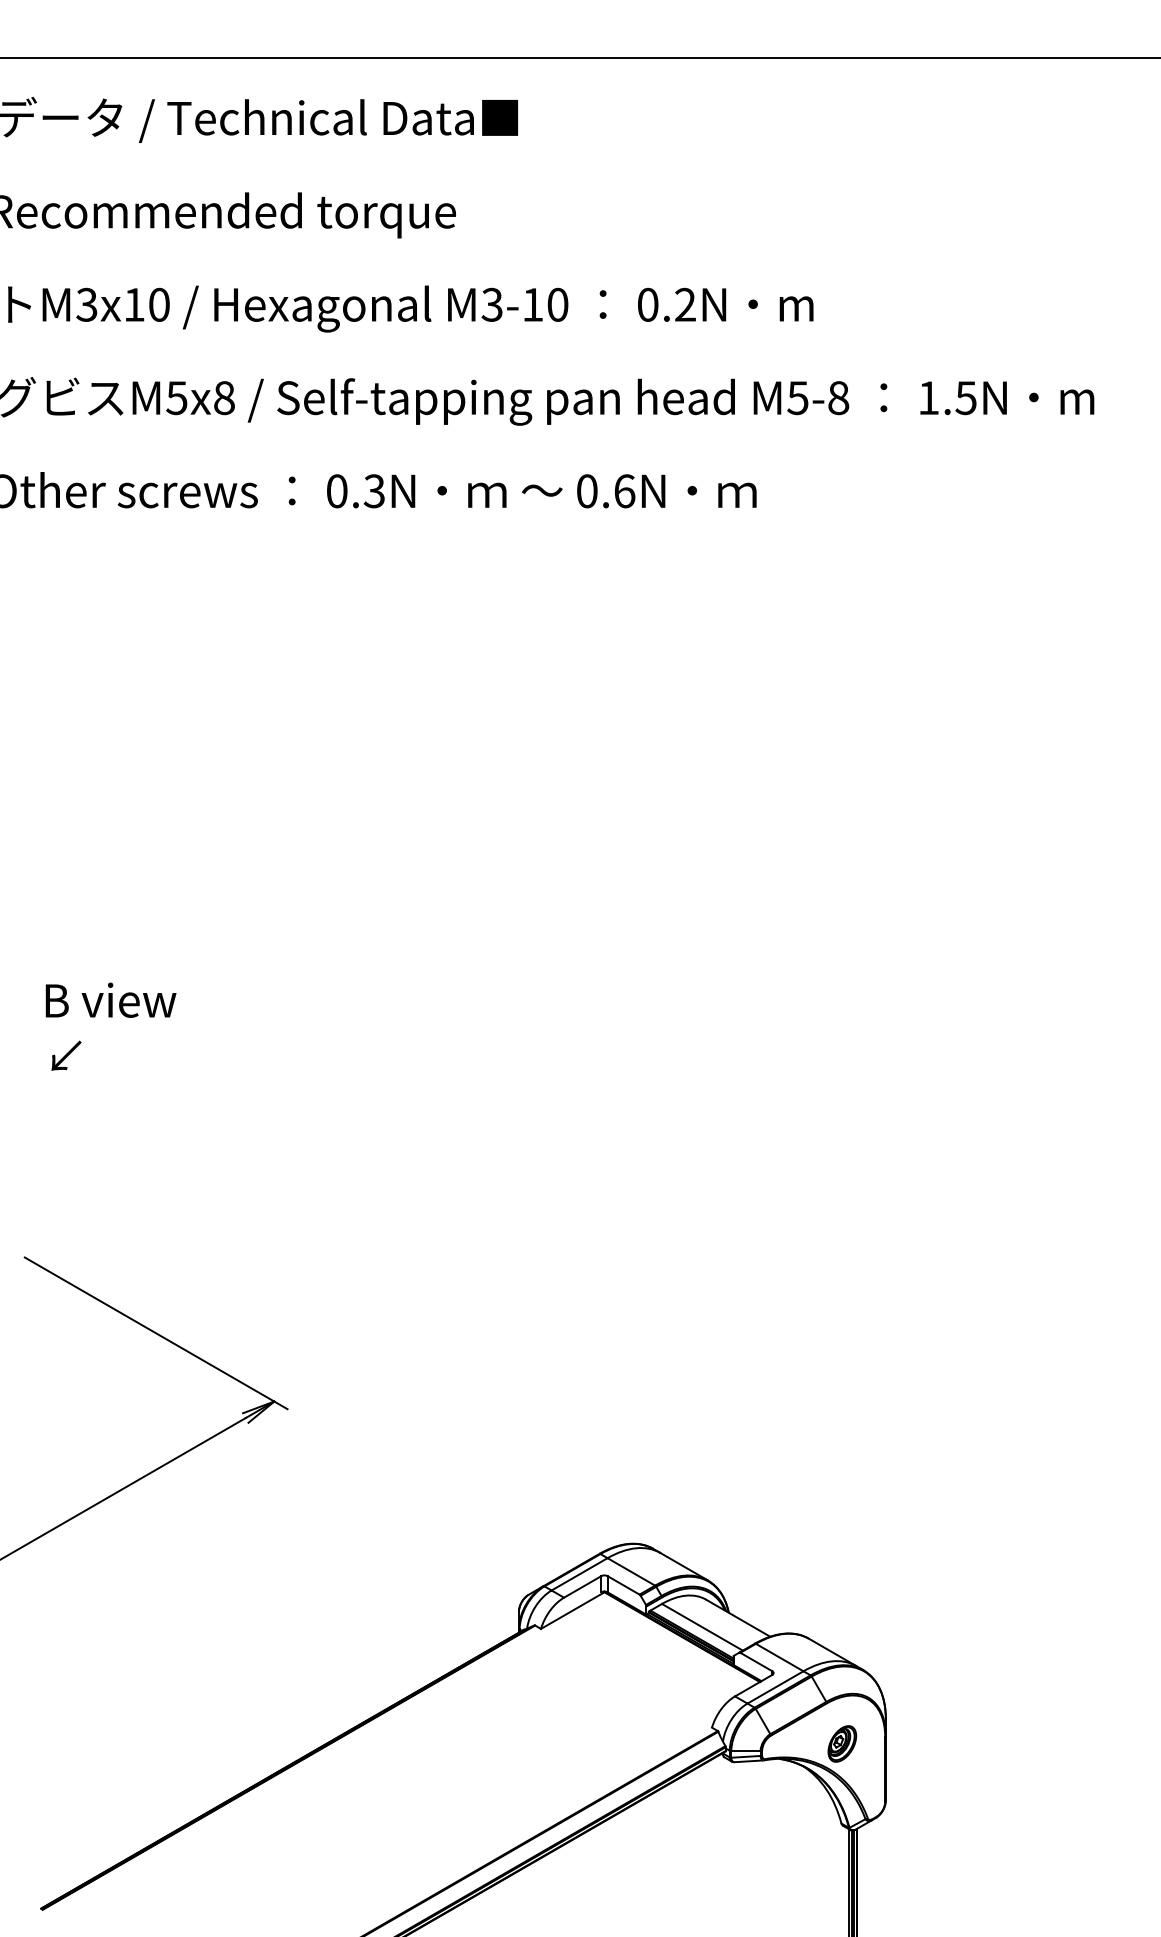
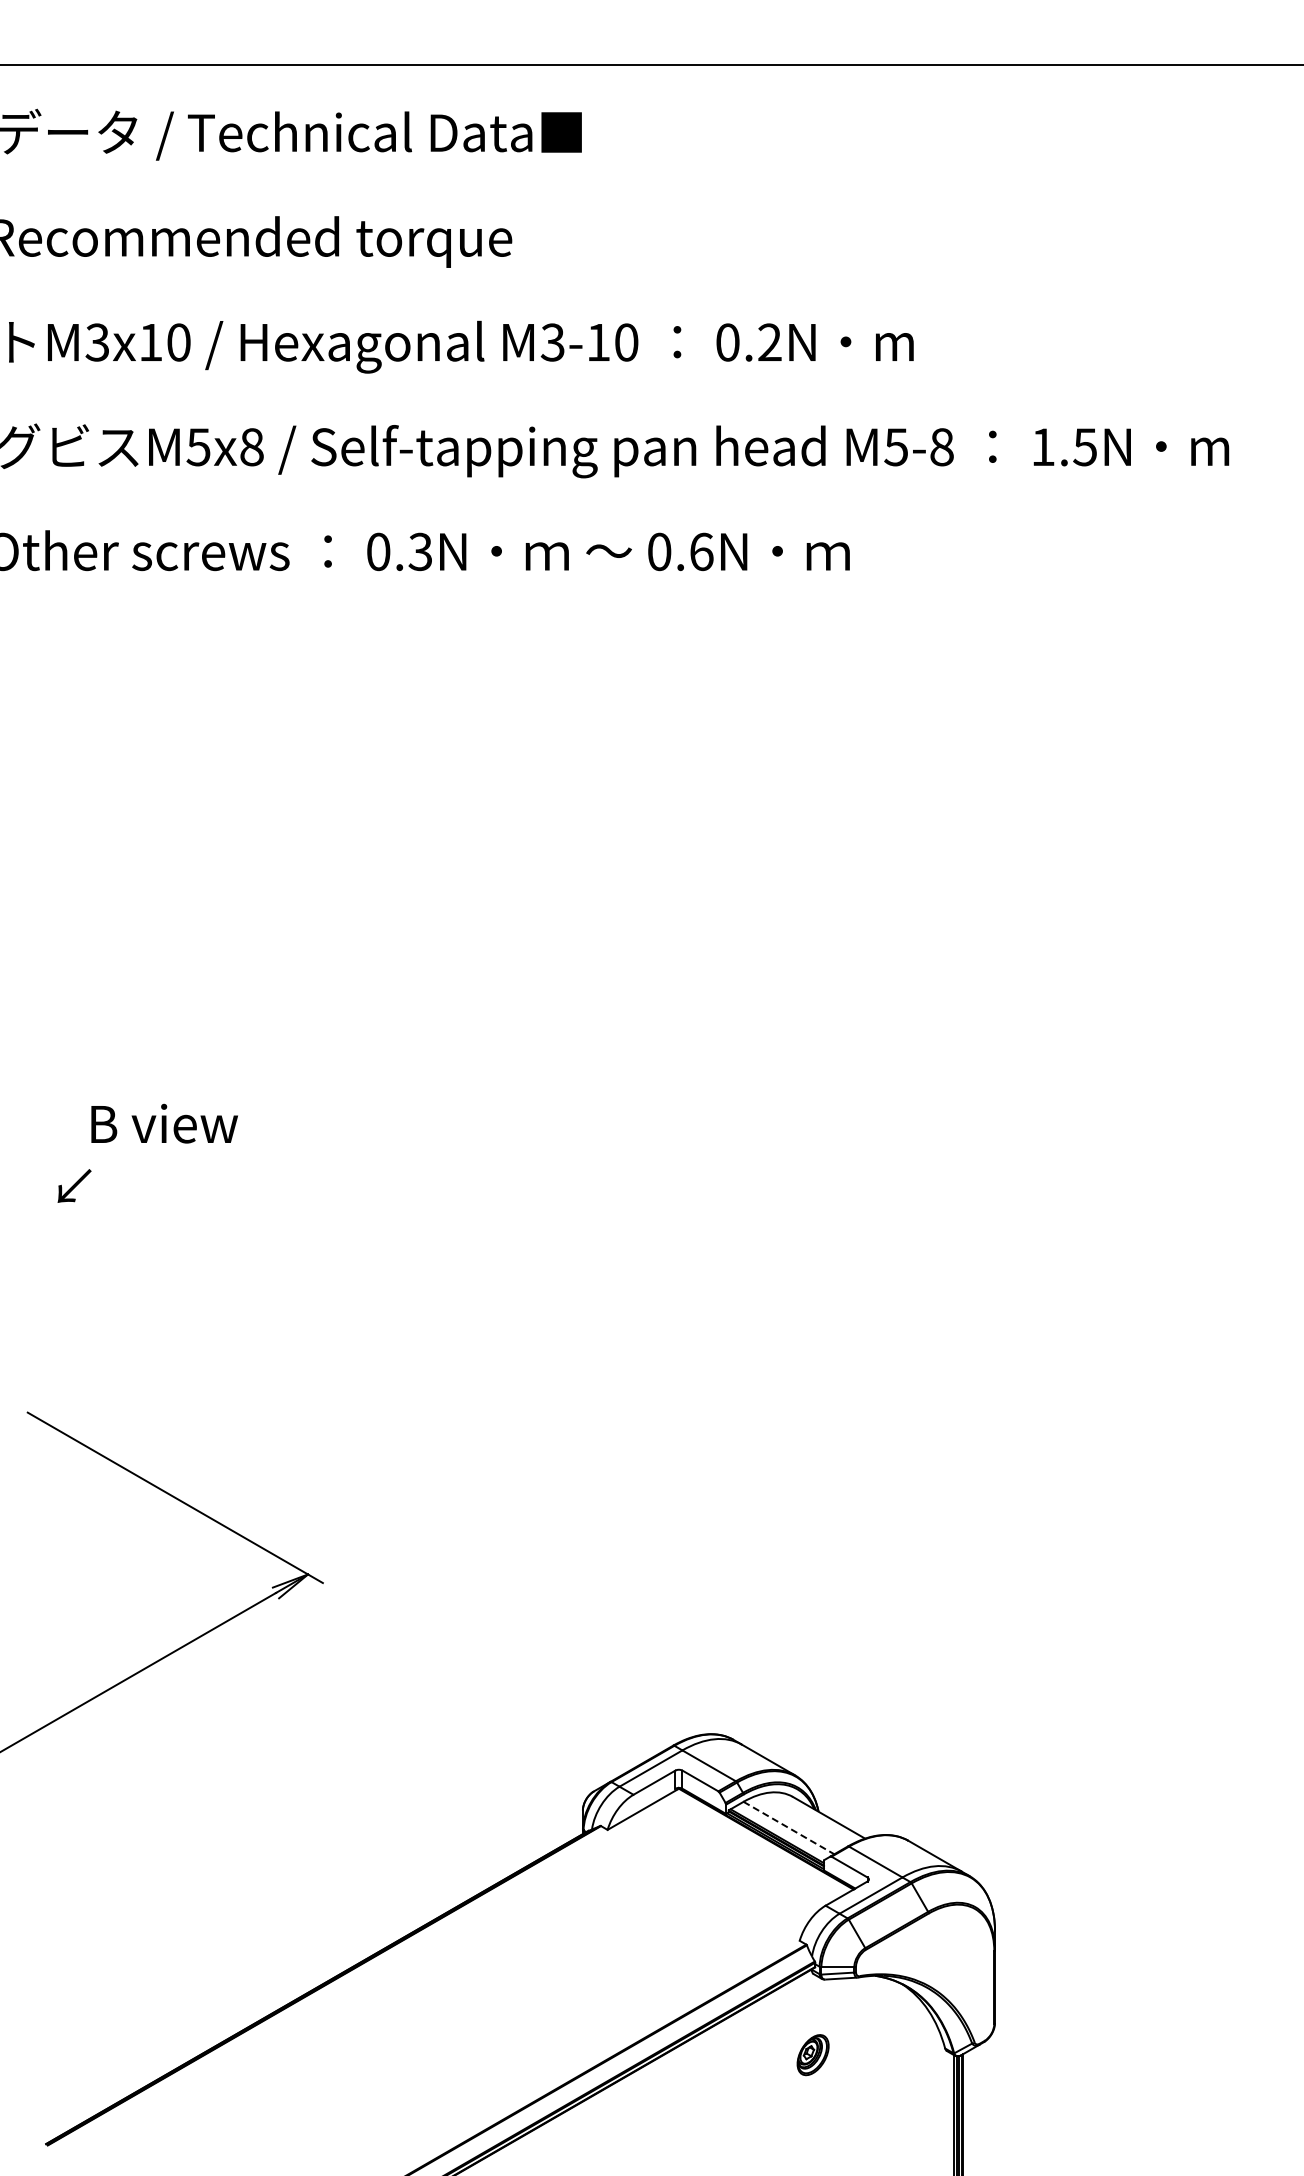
text: (110, 1000) -> (164, 1123), moved
line: (702, 1627) -> (789, 1828), solid -> dashed
part: (841, 1744) -> (812, 2055), moved

